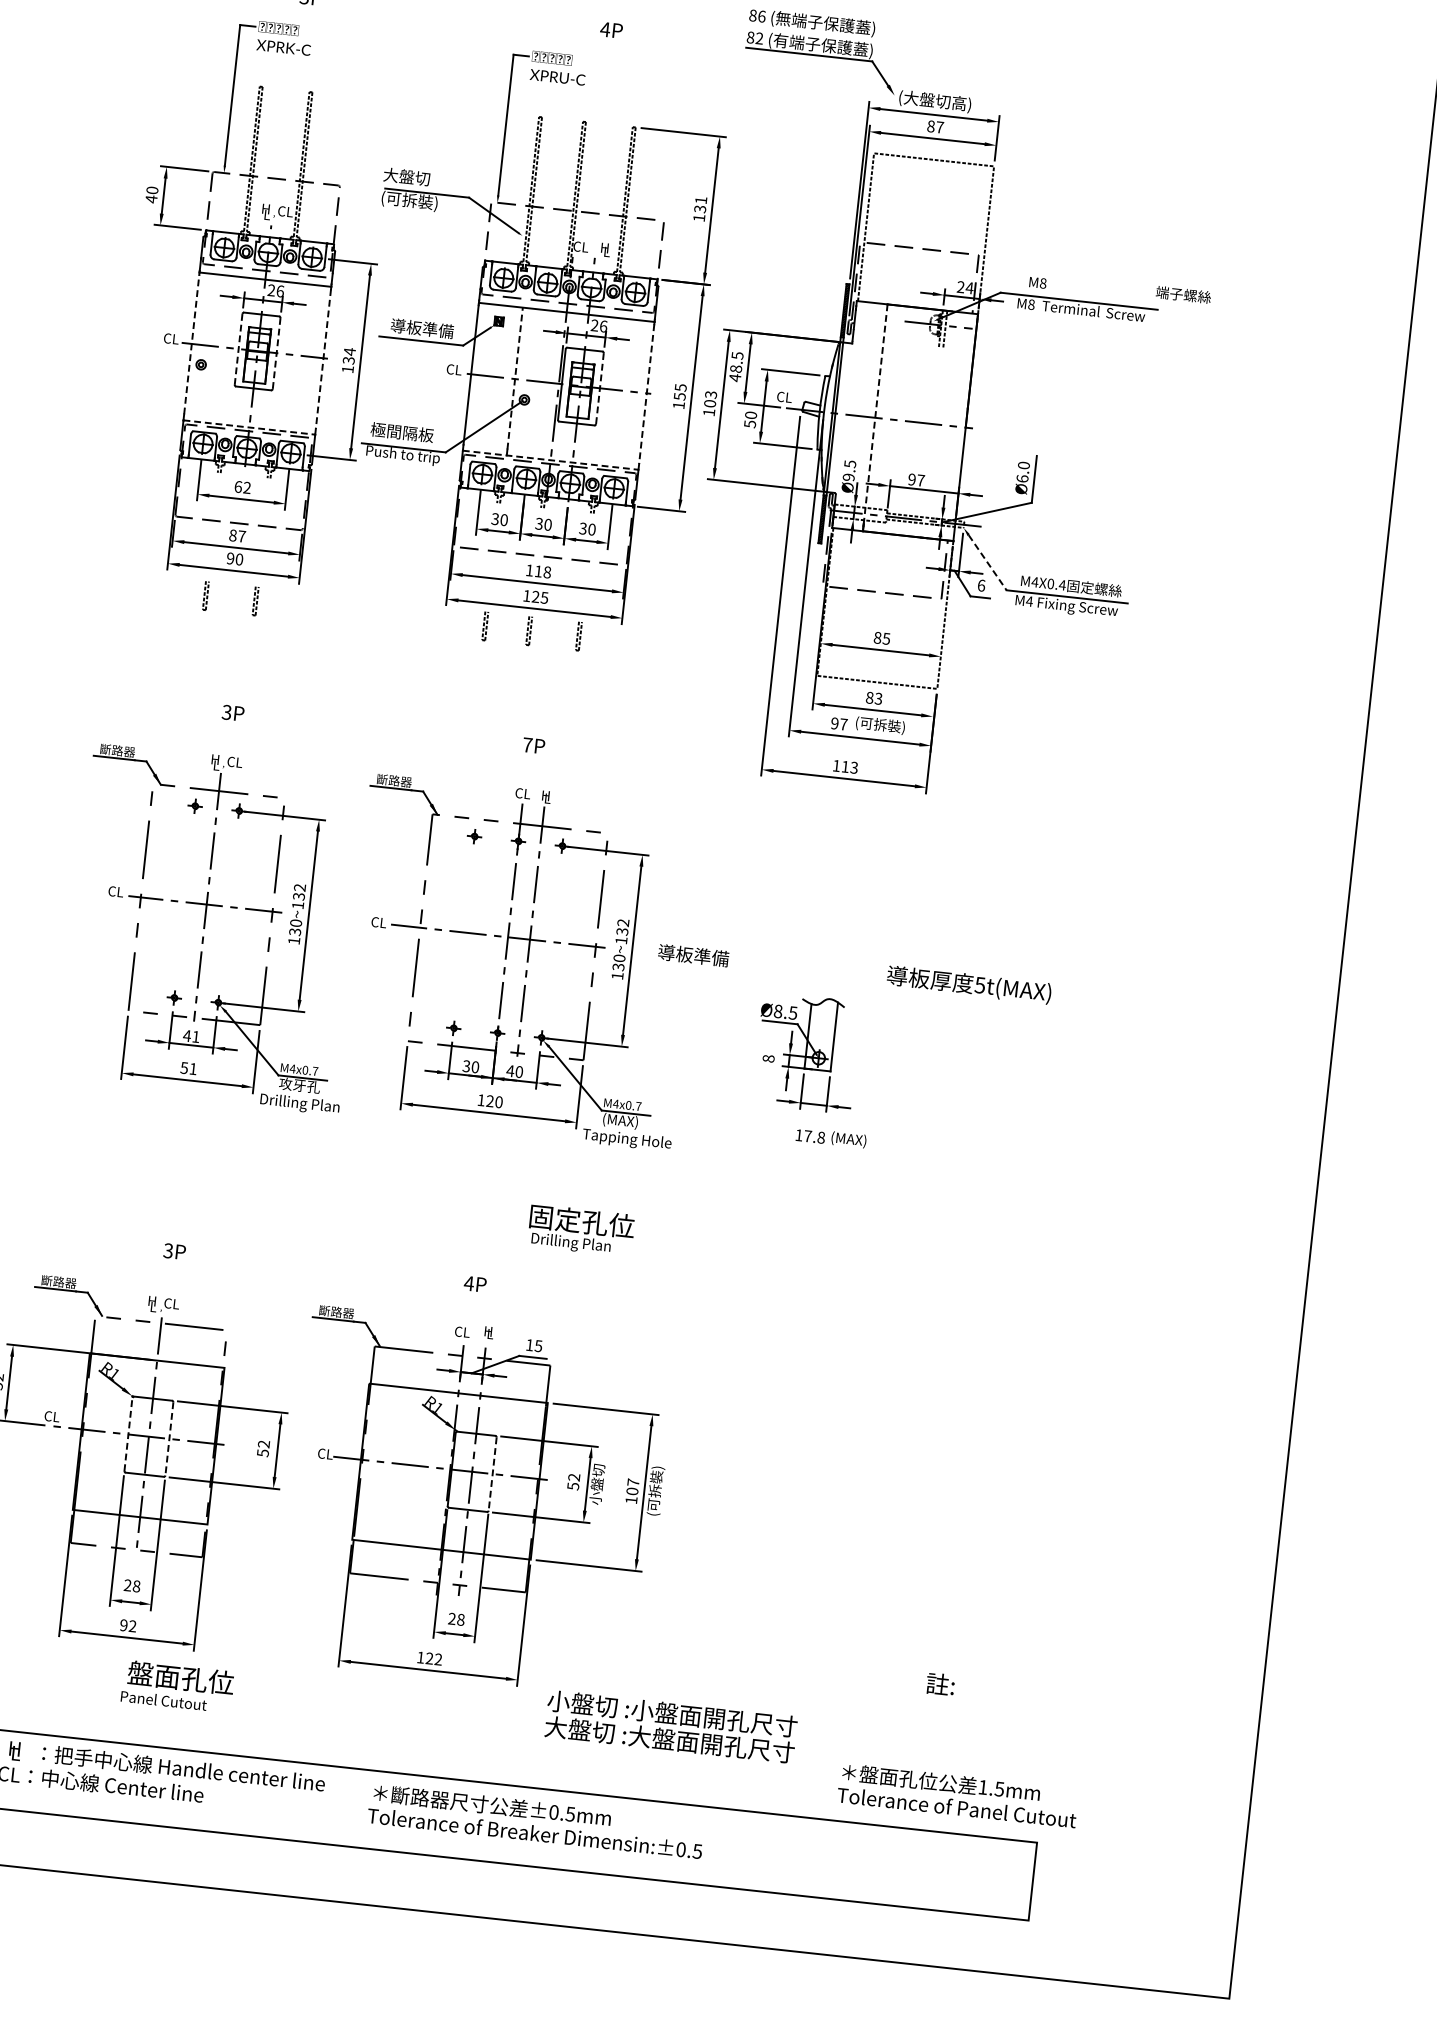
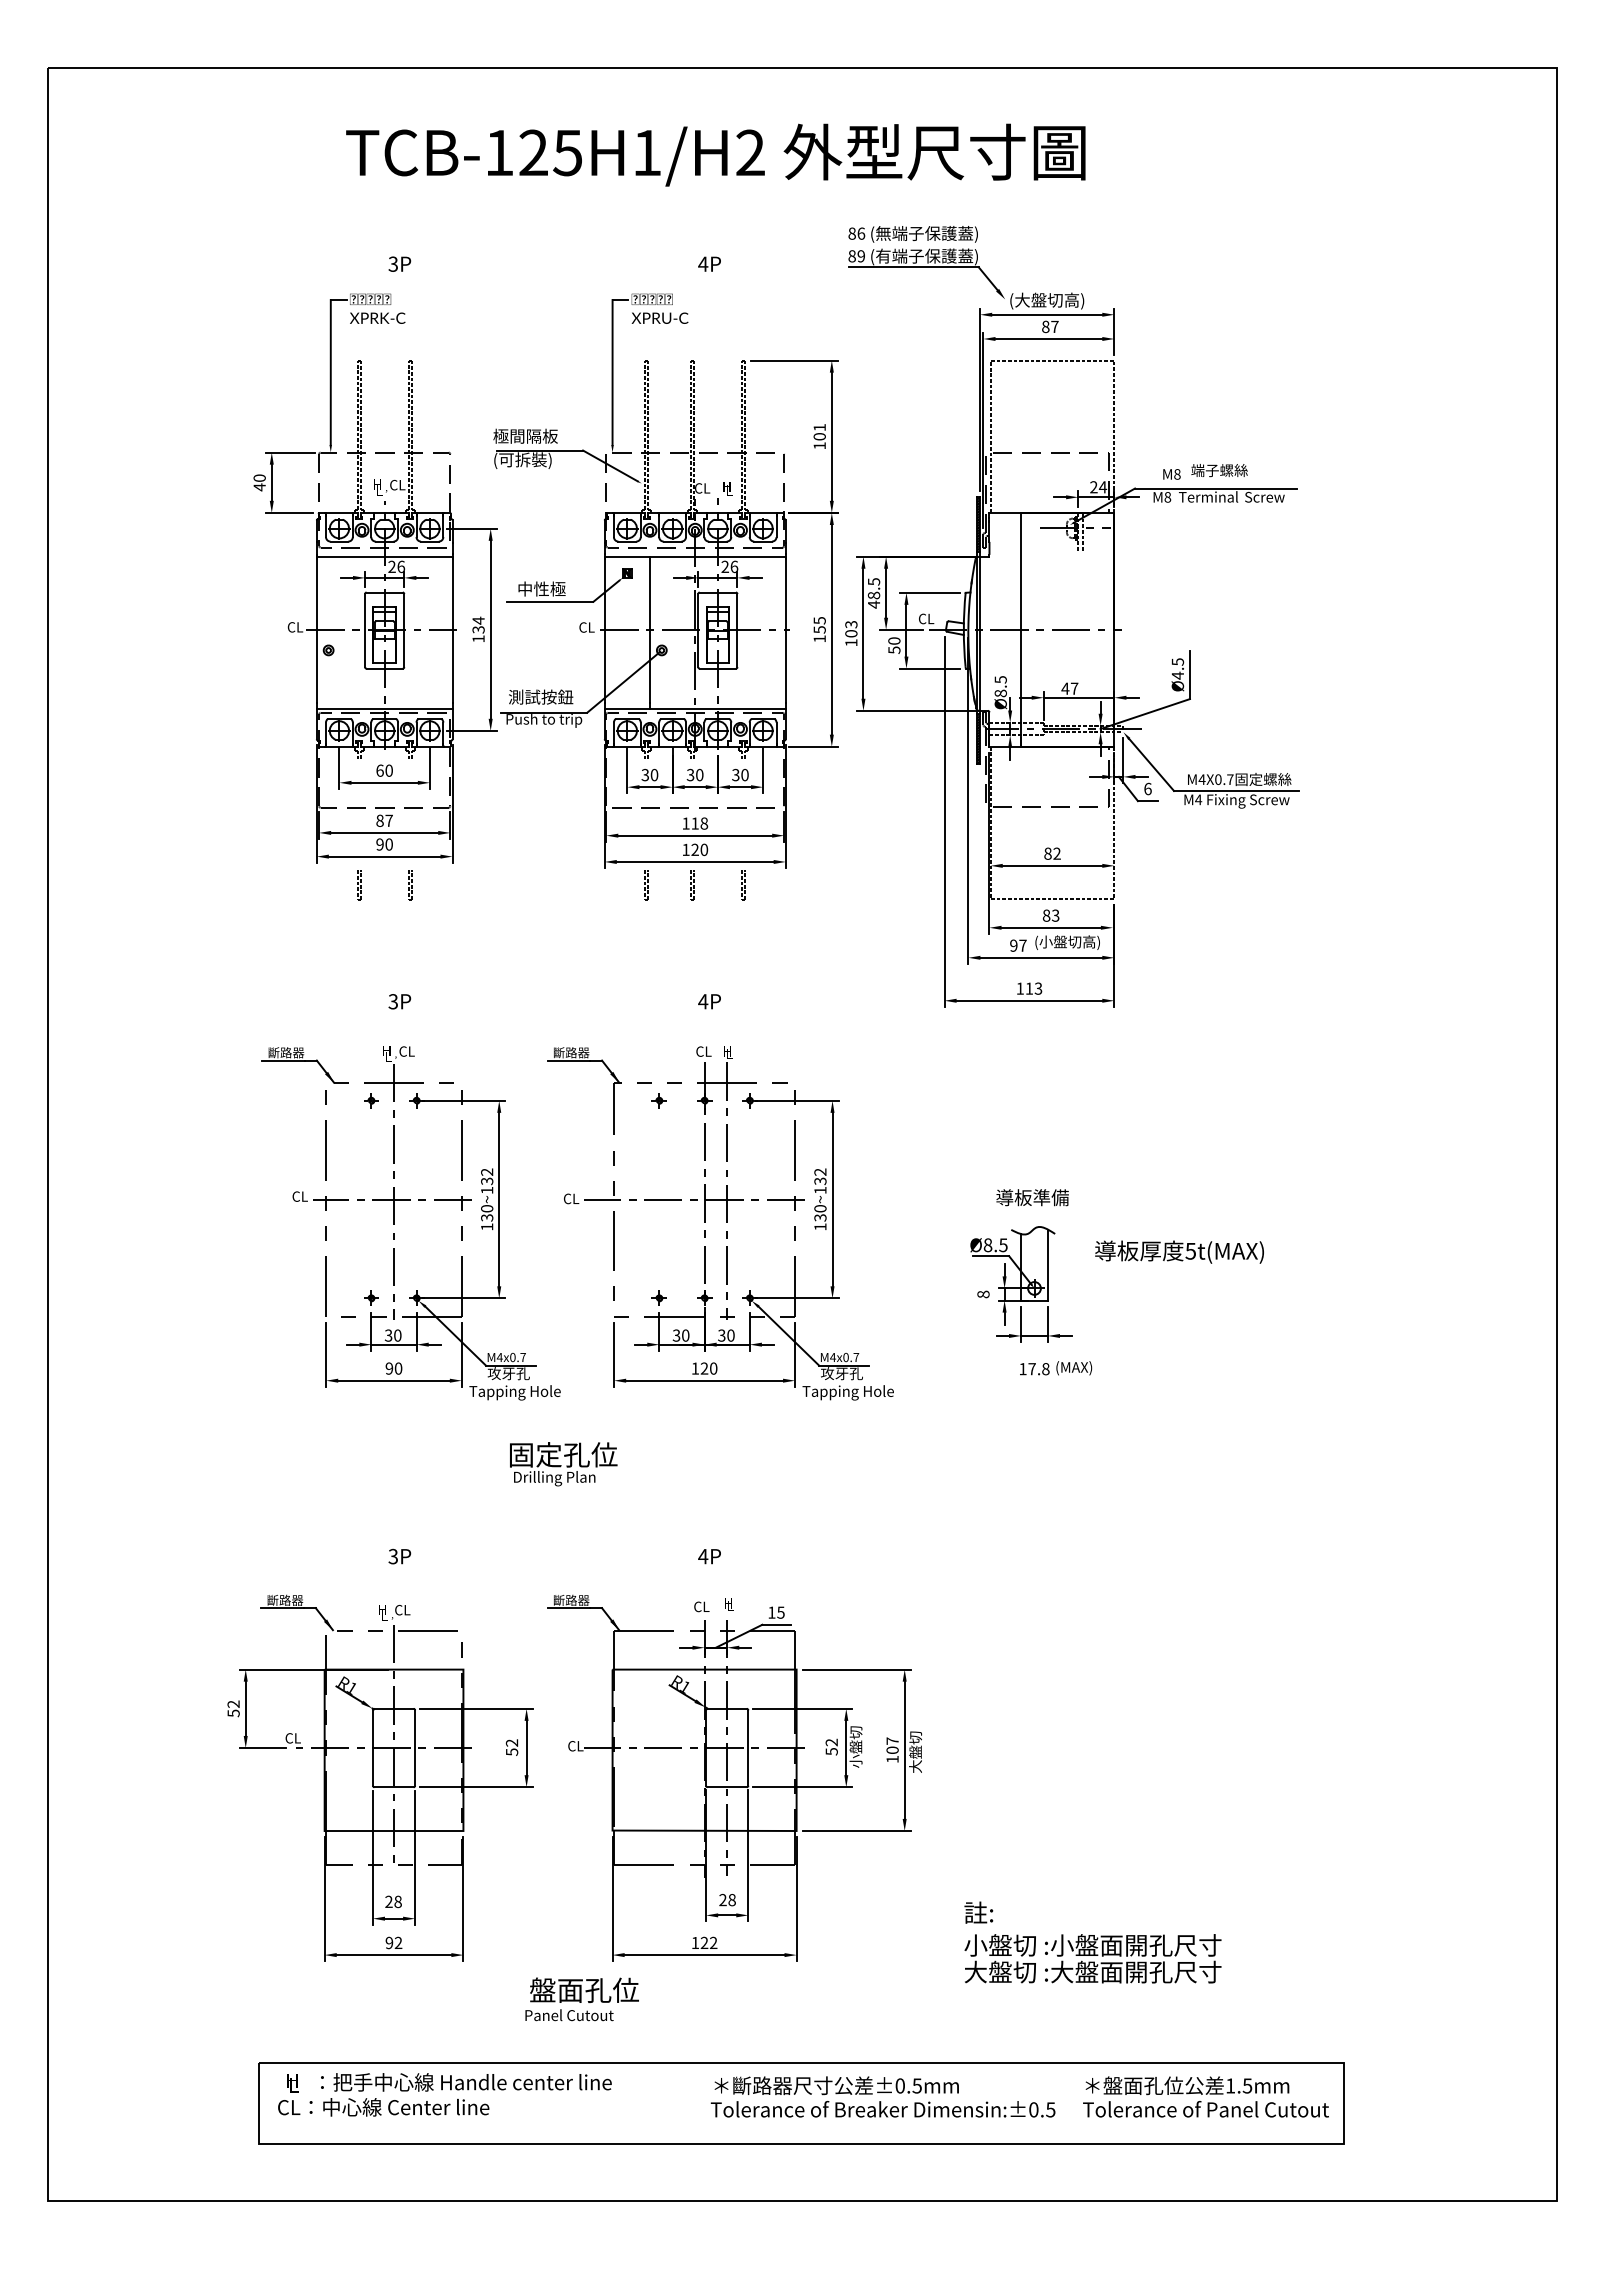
text: (759, 38) -> (861, 256), 82 -> 89
text: (414, 177) -> (525, 435), 大盤切 -> 極間隔板
text: (699, 208) -> (819, 436), 131 -> 101
text: (1183, 294) -> (1219, 470), moved
text: (421, 327) -> (549, 588), 導板準備 -> 中性極
line: (191, 344) -> (316, 630), dashed -> solid
line: (239, 349) -> (365, 630), dashed -> solid
line: (276, 353) -> (404, 630), dashed -> solid
line: (323, 358) -> (452, 630), dashed -> solid
line: (514, 378) -> (649, 629), dashed -> solid
line: (599, 388) -> (737, 630), dashed -> solid
line: (646, 393) -> (785, 630), dashed -> solid
line: (876, 413) -> (1021, 625), dashed -> solid
line: (249, 427) -> (384, 708), dashed -> solid
text: (401, 431) -> (540, 696), 極間隔板 -> 測試按鈕
line: (551, 459) -> (695, 708), dashed -> solid
text: (1022, 471) -> (1177, 668), Ø6.0 -> Ø4.5
text: (848, 477) -> (1000, 693), Ø9.5 -> Ø8.5
text: (912, 479) -> (1065, 688), 97 -> 47
text: (246, 487) -> (388, 770), 62 -> 60
line: (988, 563) -> (1152, 765), dashed -> solid
text: (1061, 585) -> (1229, 779), M4X0.4 -> M4X0.7
text: (544, 597) -> (704, 849), 125 -> 120
text: (885, 638) -> (1056, 853), 85 -> 82
text: (889, 726) -> (1069, 942), (可拆裝) -> (小盤切高)
text: (527, 744) -> (703, 1001), 7P -> 4P
text: (693, 955) -> (1032, 1197), moved
text: (969, 984) -> (1179, 1251), moved
text: (190, 1036) -> (392, 1335), 41 -> 30
text: (188, 1068) -> (393, 1368), 51 -> 90
text: (510, 1070) -> (721, 1335), 40 -> 30
text: (303, 1104) -> (514, 1392), Drilling Plan -> Tapping Hole
text: (622, 1121) -> (841, 1374), (MAX) -> 攻牙孔
text: (581, 1230) -> (563, 1464), moved
line: (127, 1434) -> (372, 1748), dashed -> solid
line: (169, 1439) -> (415, 1748), dashed -> solid
line: (492, 1474) -> (748, 1748), dashed -> solid
text: (655, 1491) -> (916, 1747), (可拆裝) -> 大盤切
text: (940, 1684) -> (978, 1912), moved
text: (177, 1686) -> (581, 1999), moved
text: (670, 1726) -> (1092, 1958), moved
text: (957, 1794) -> (1205, 2096), moved
text: (535, 1820) -> (882, 2096), moved

